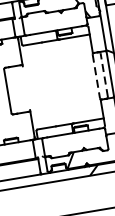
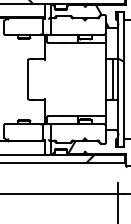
line: (103, 74) -> (112, 78), dashed -> solid
line: (95, 76) -> (105, 79), dashed -> solid

